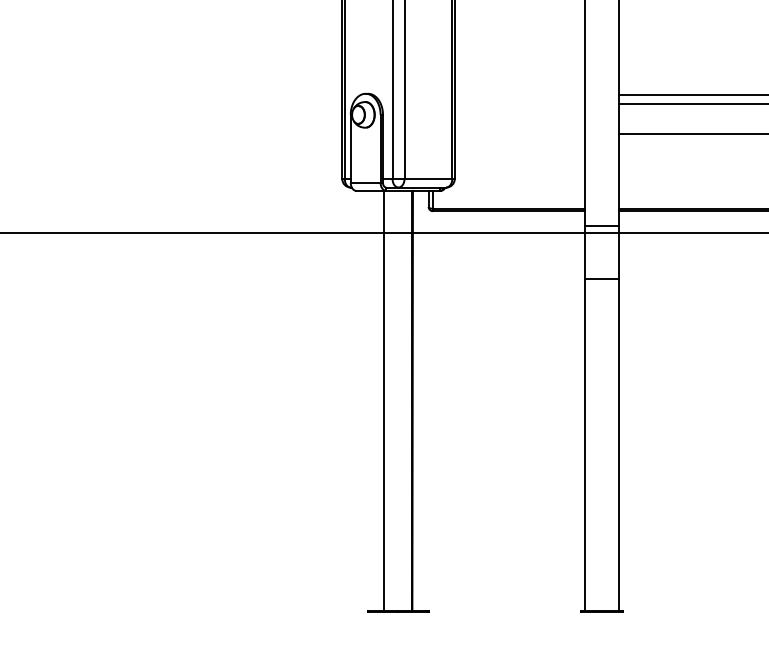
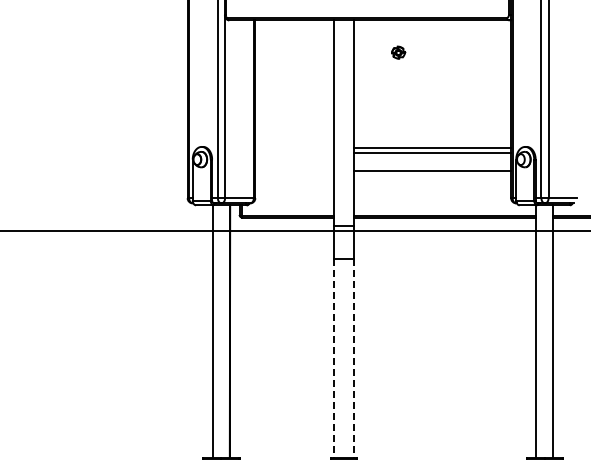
line: (584, 445) -> (333, 358), solid -> dashed
line: (619, 445) -> (354, 358), solid -> dashed

